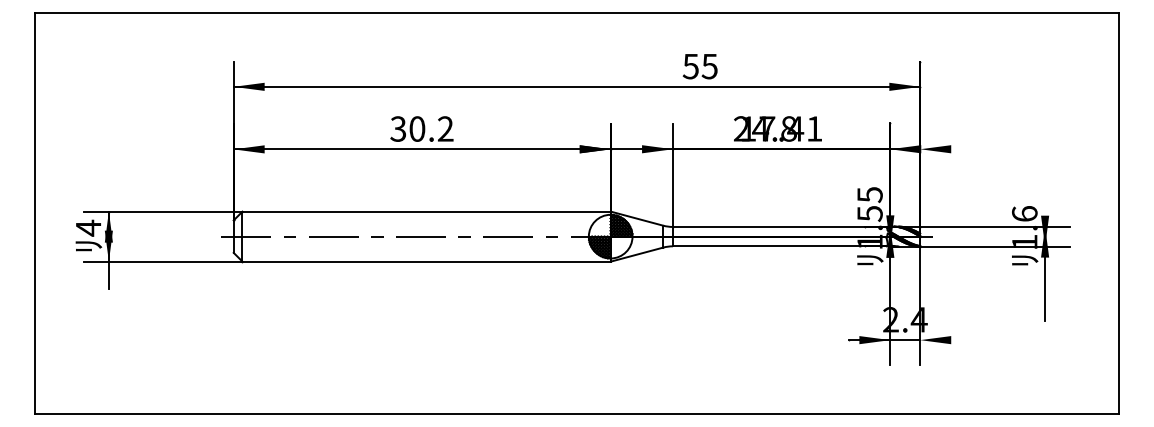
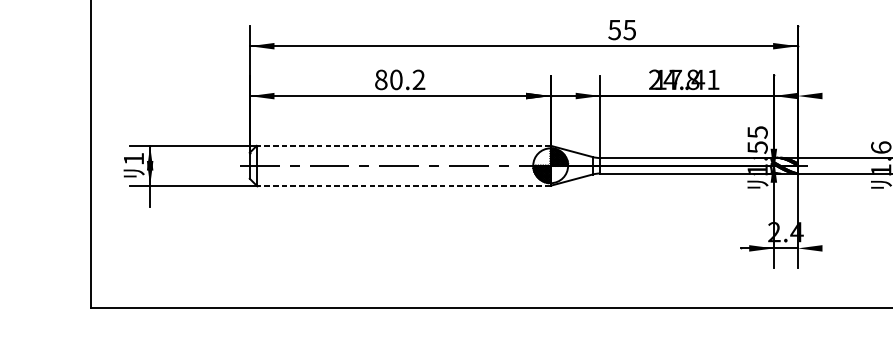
text: (398, 128) -> (381, 79), 30.2 -> 80.2
line: (426, 211) -> (403, 145), solid -> dashed
text: (88, 227) -> (133, 158), 4 -> 1
line: (426, 261) -> (403, 185), solid -> dashed

